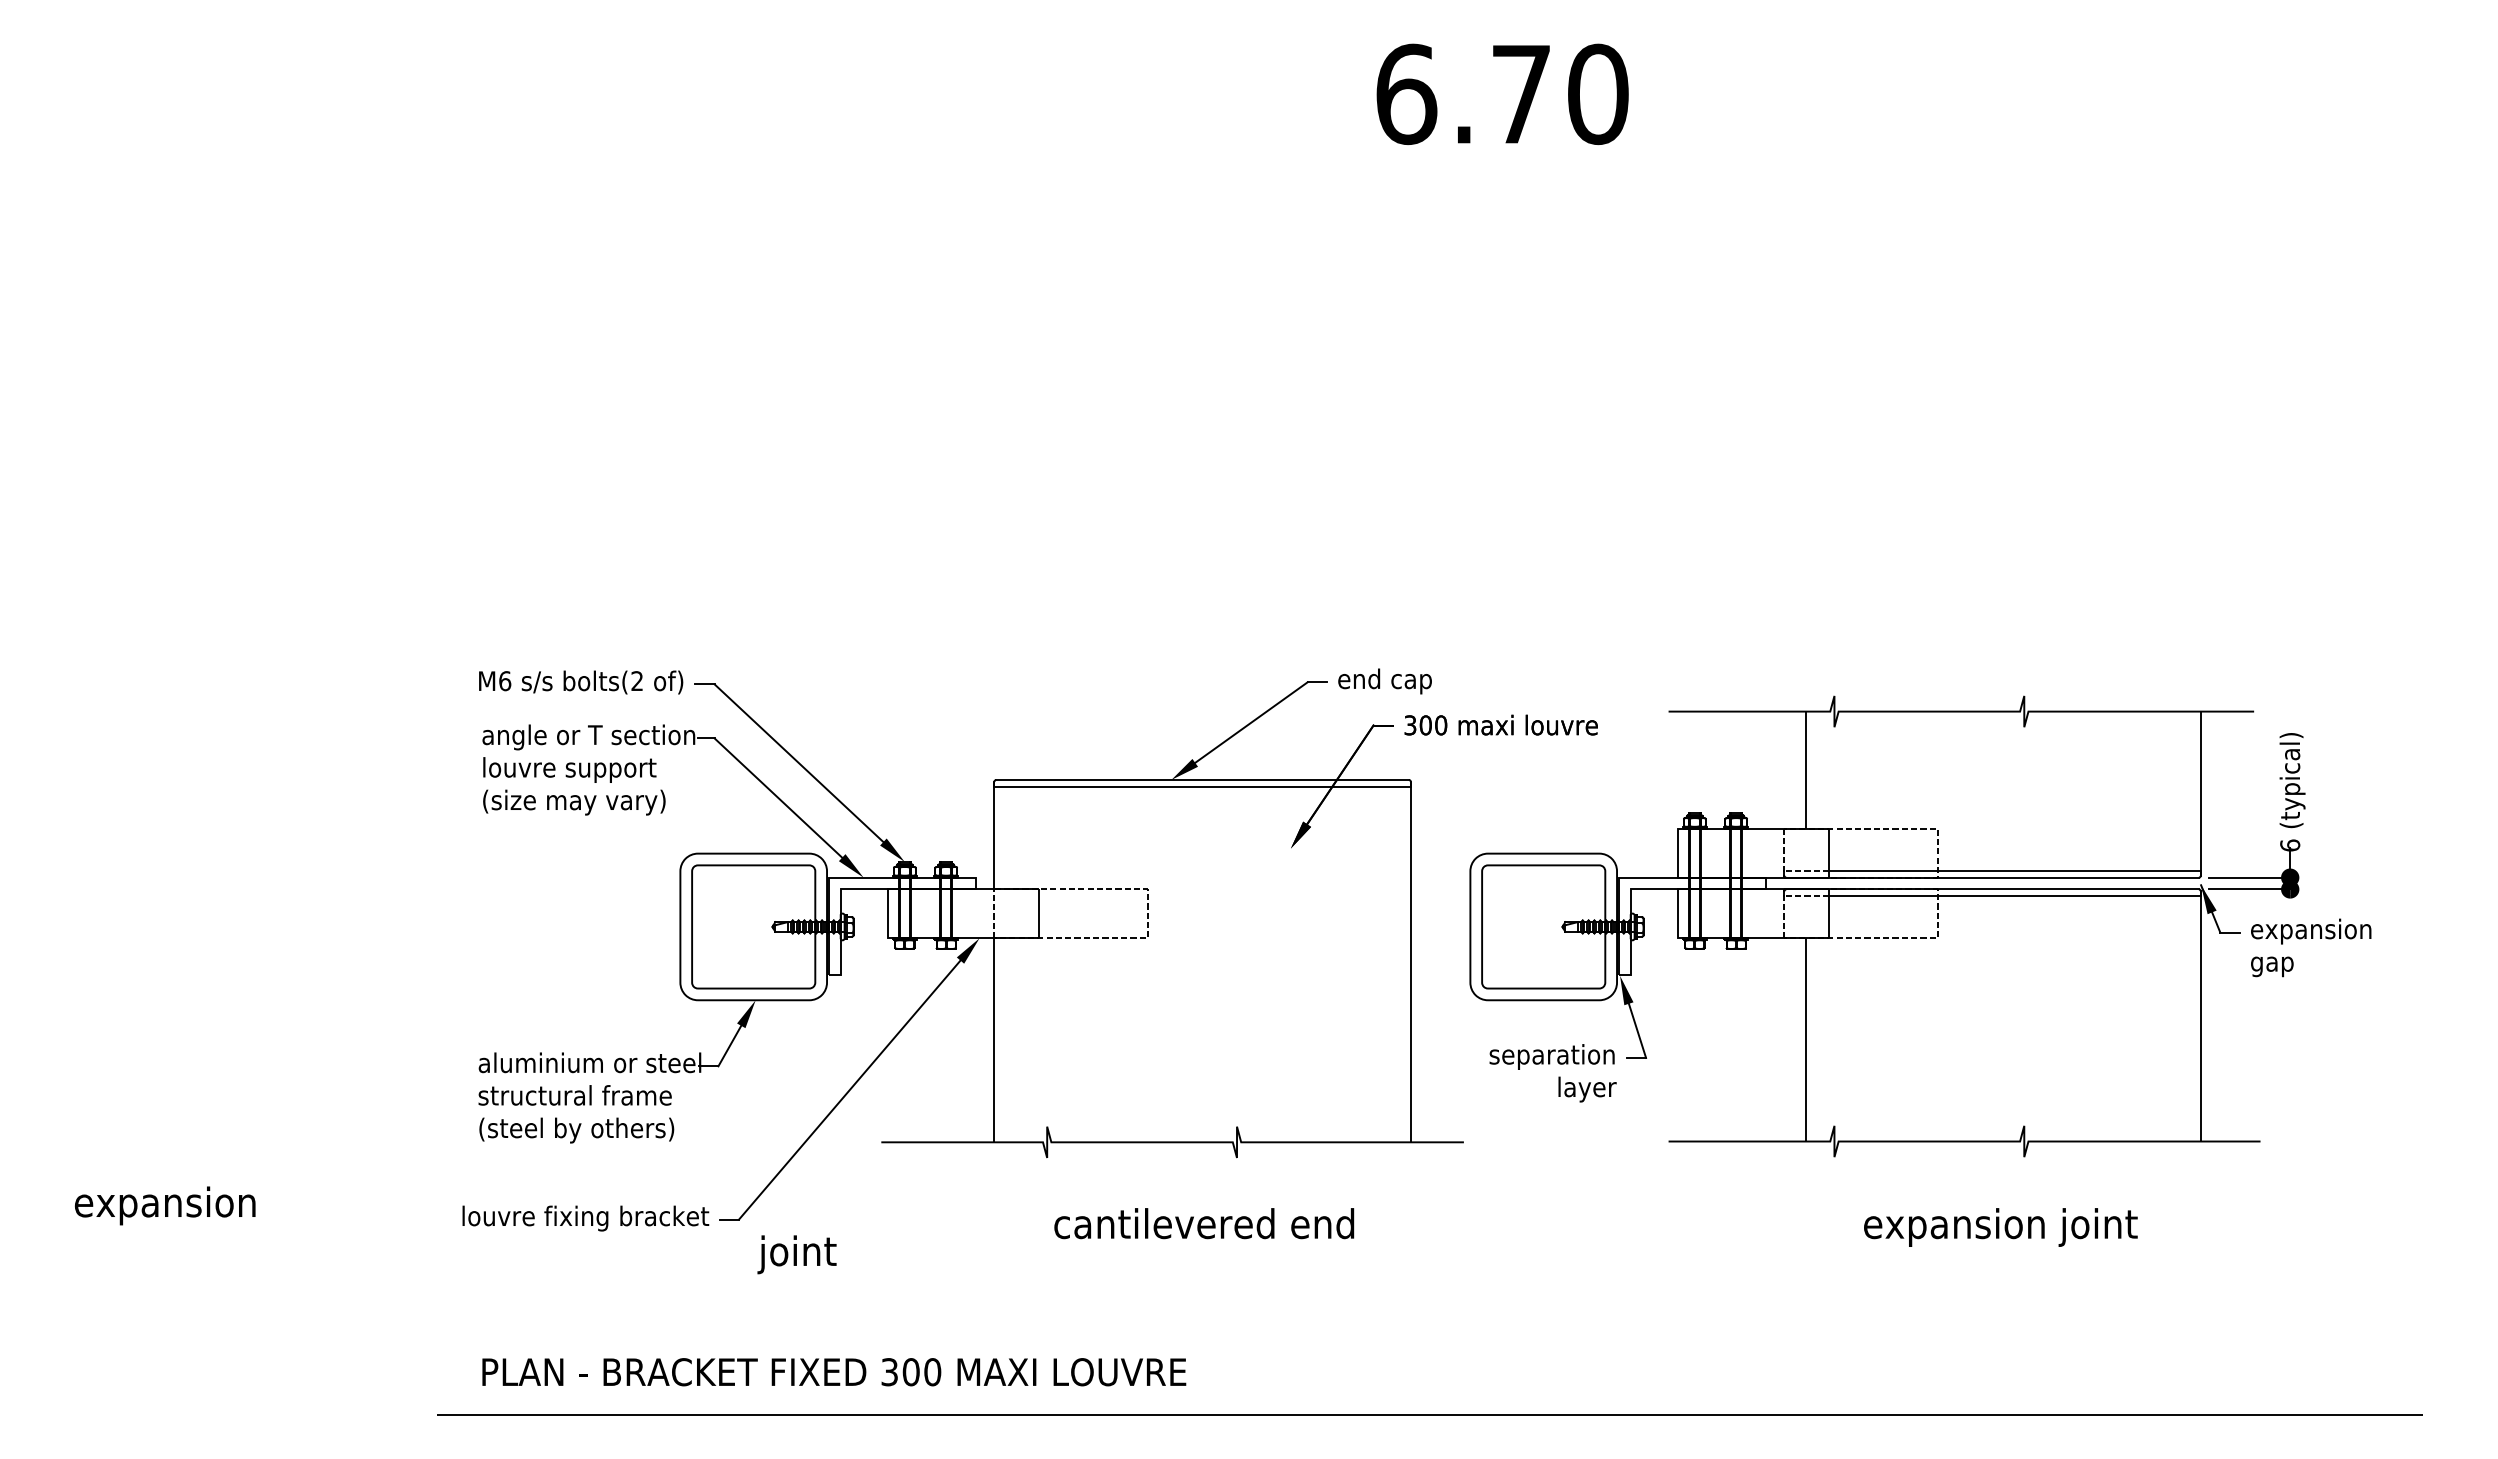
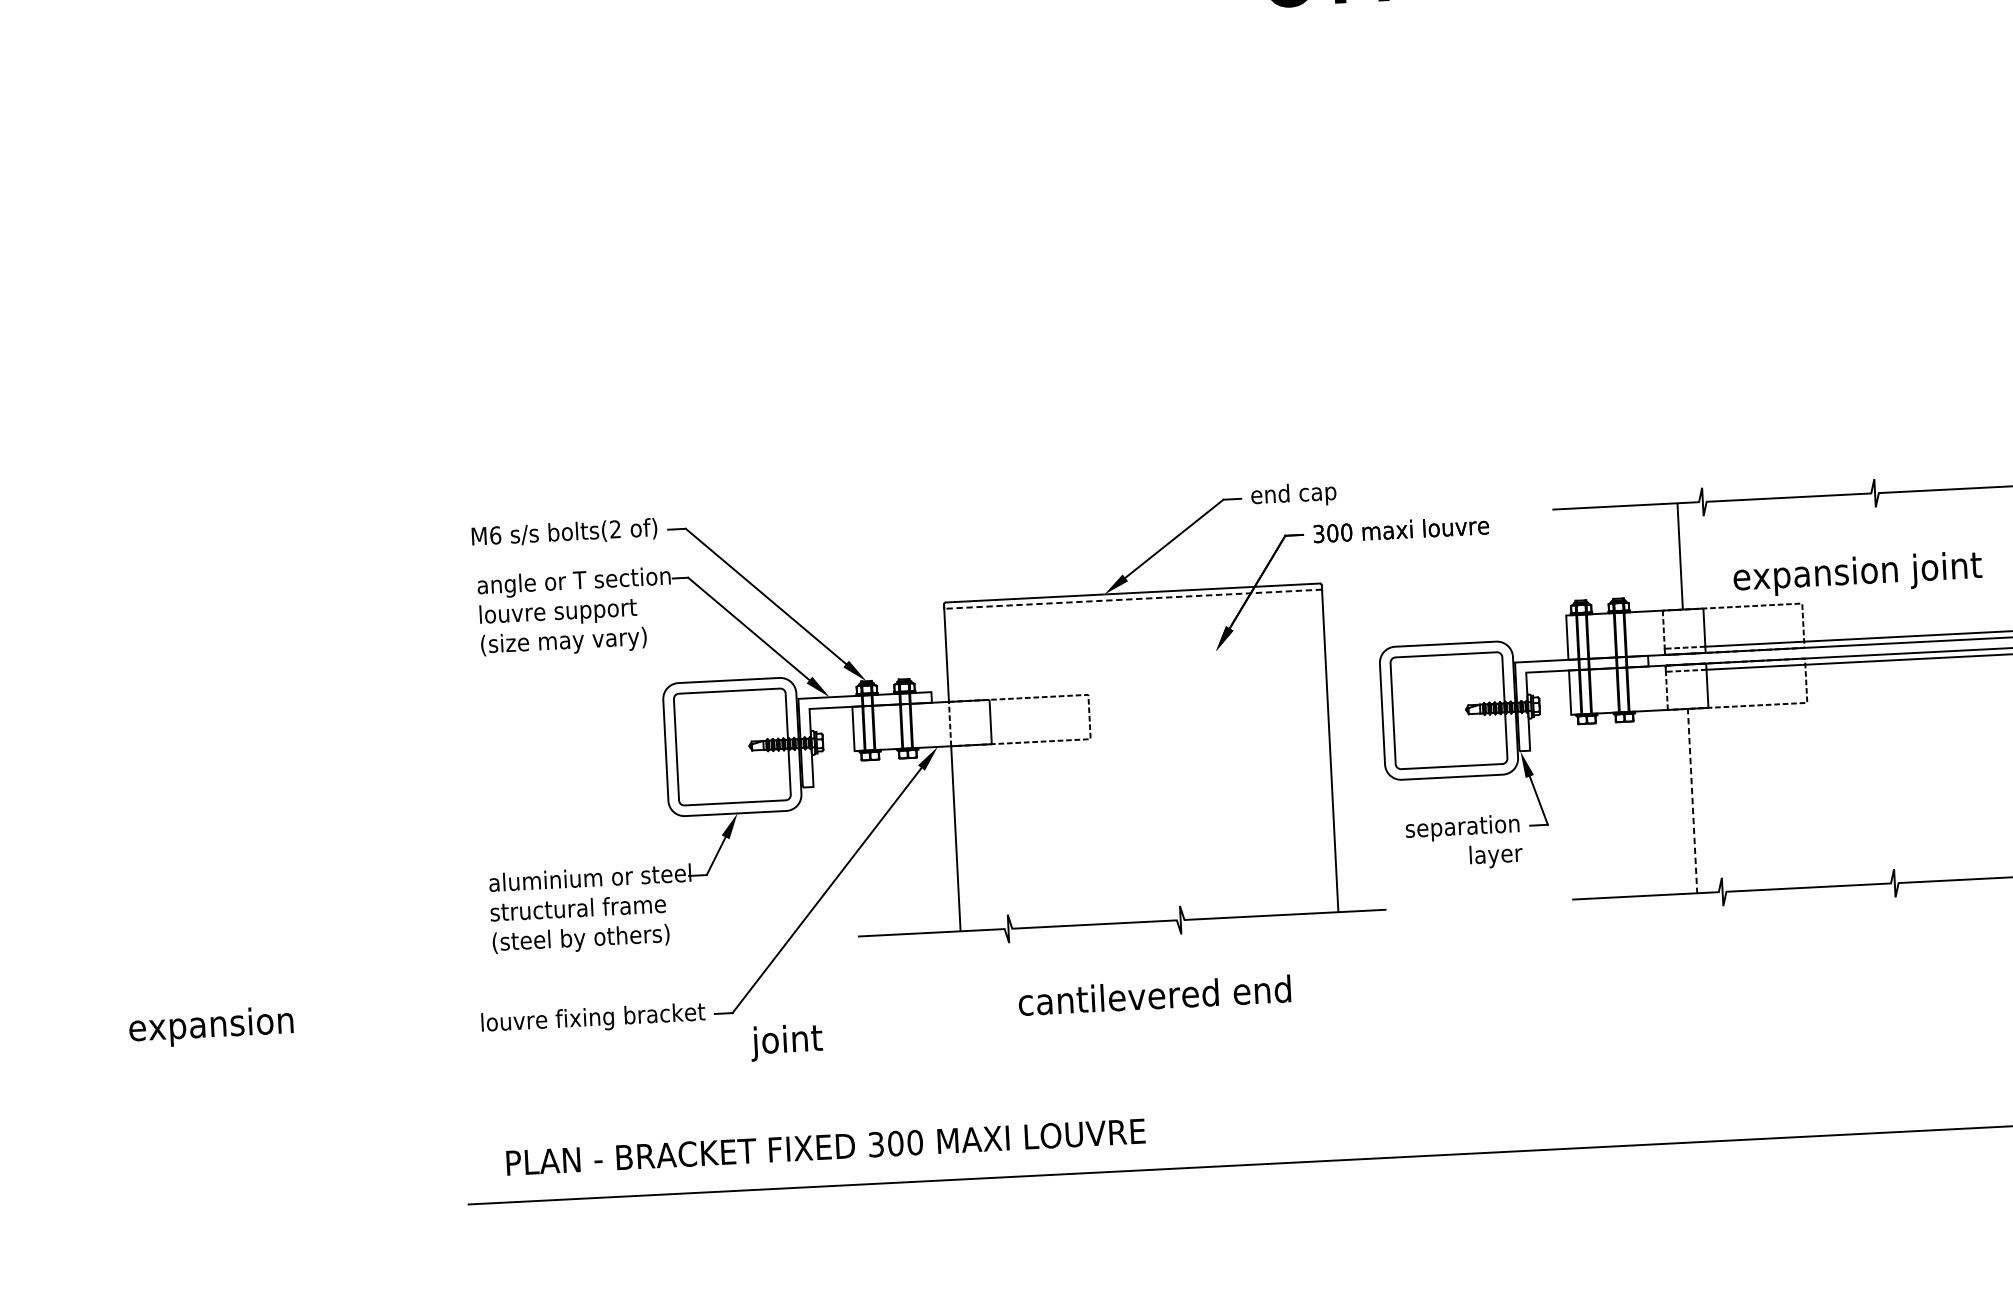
line: (1202, 786) -> (1133, 598), solid -> dashed
line: (1806, 1039) -> (1692, 800), solid -> dashed
text: (2000, 1227) -> (1857, 574), moved

